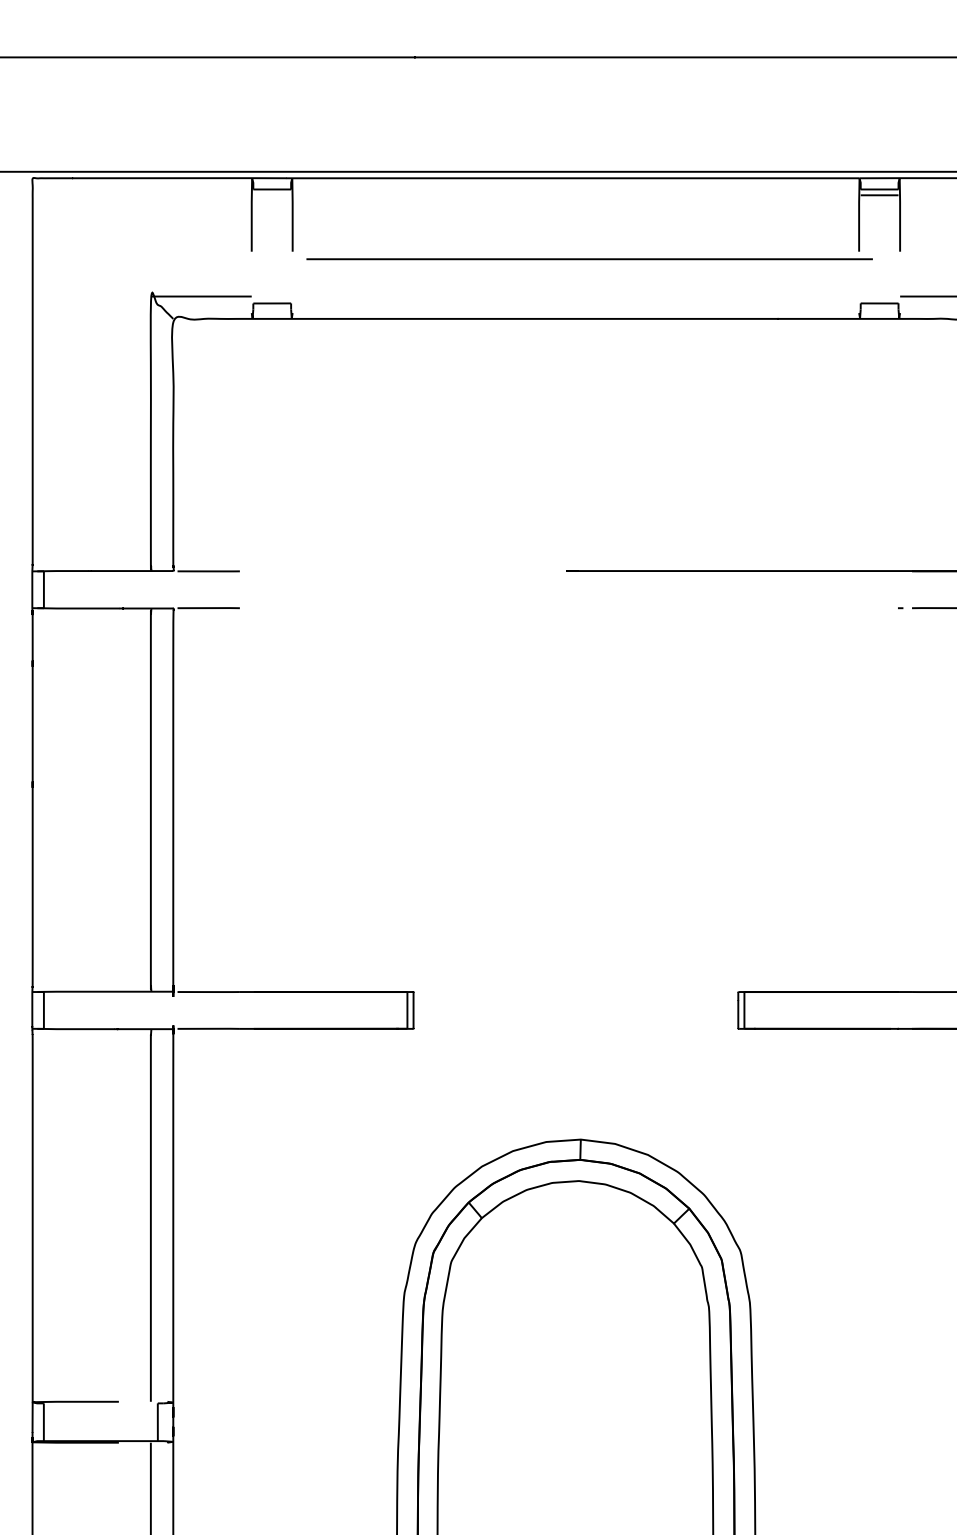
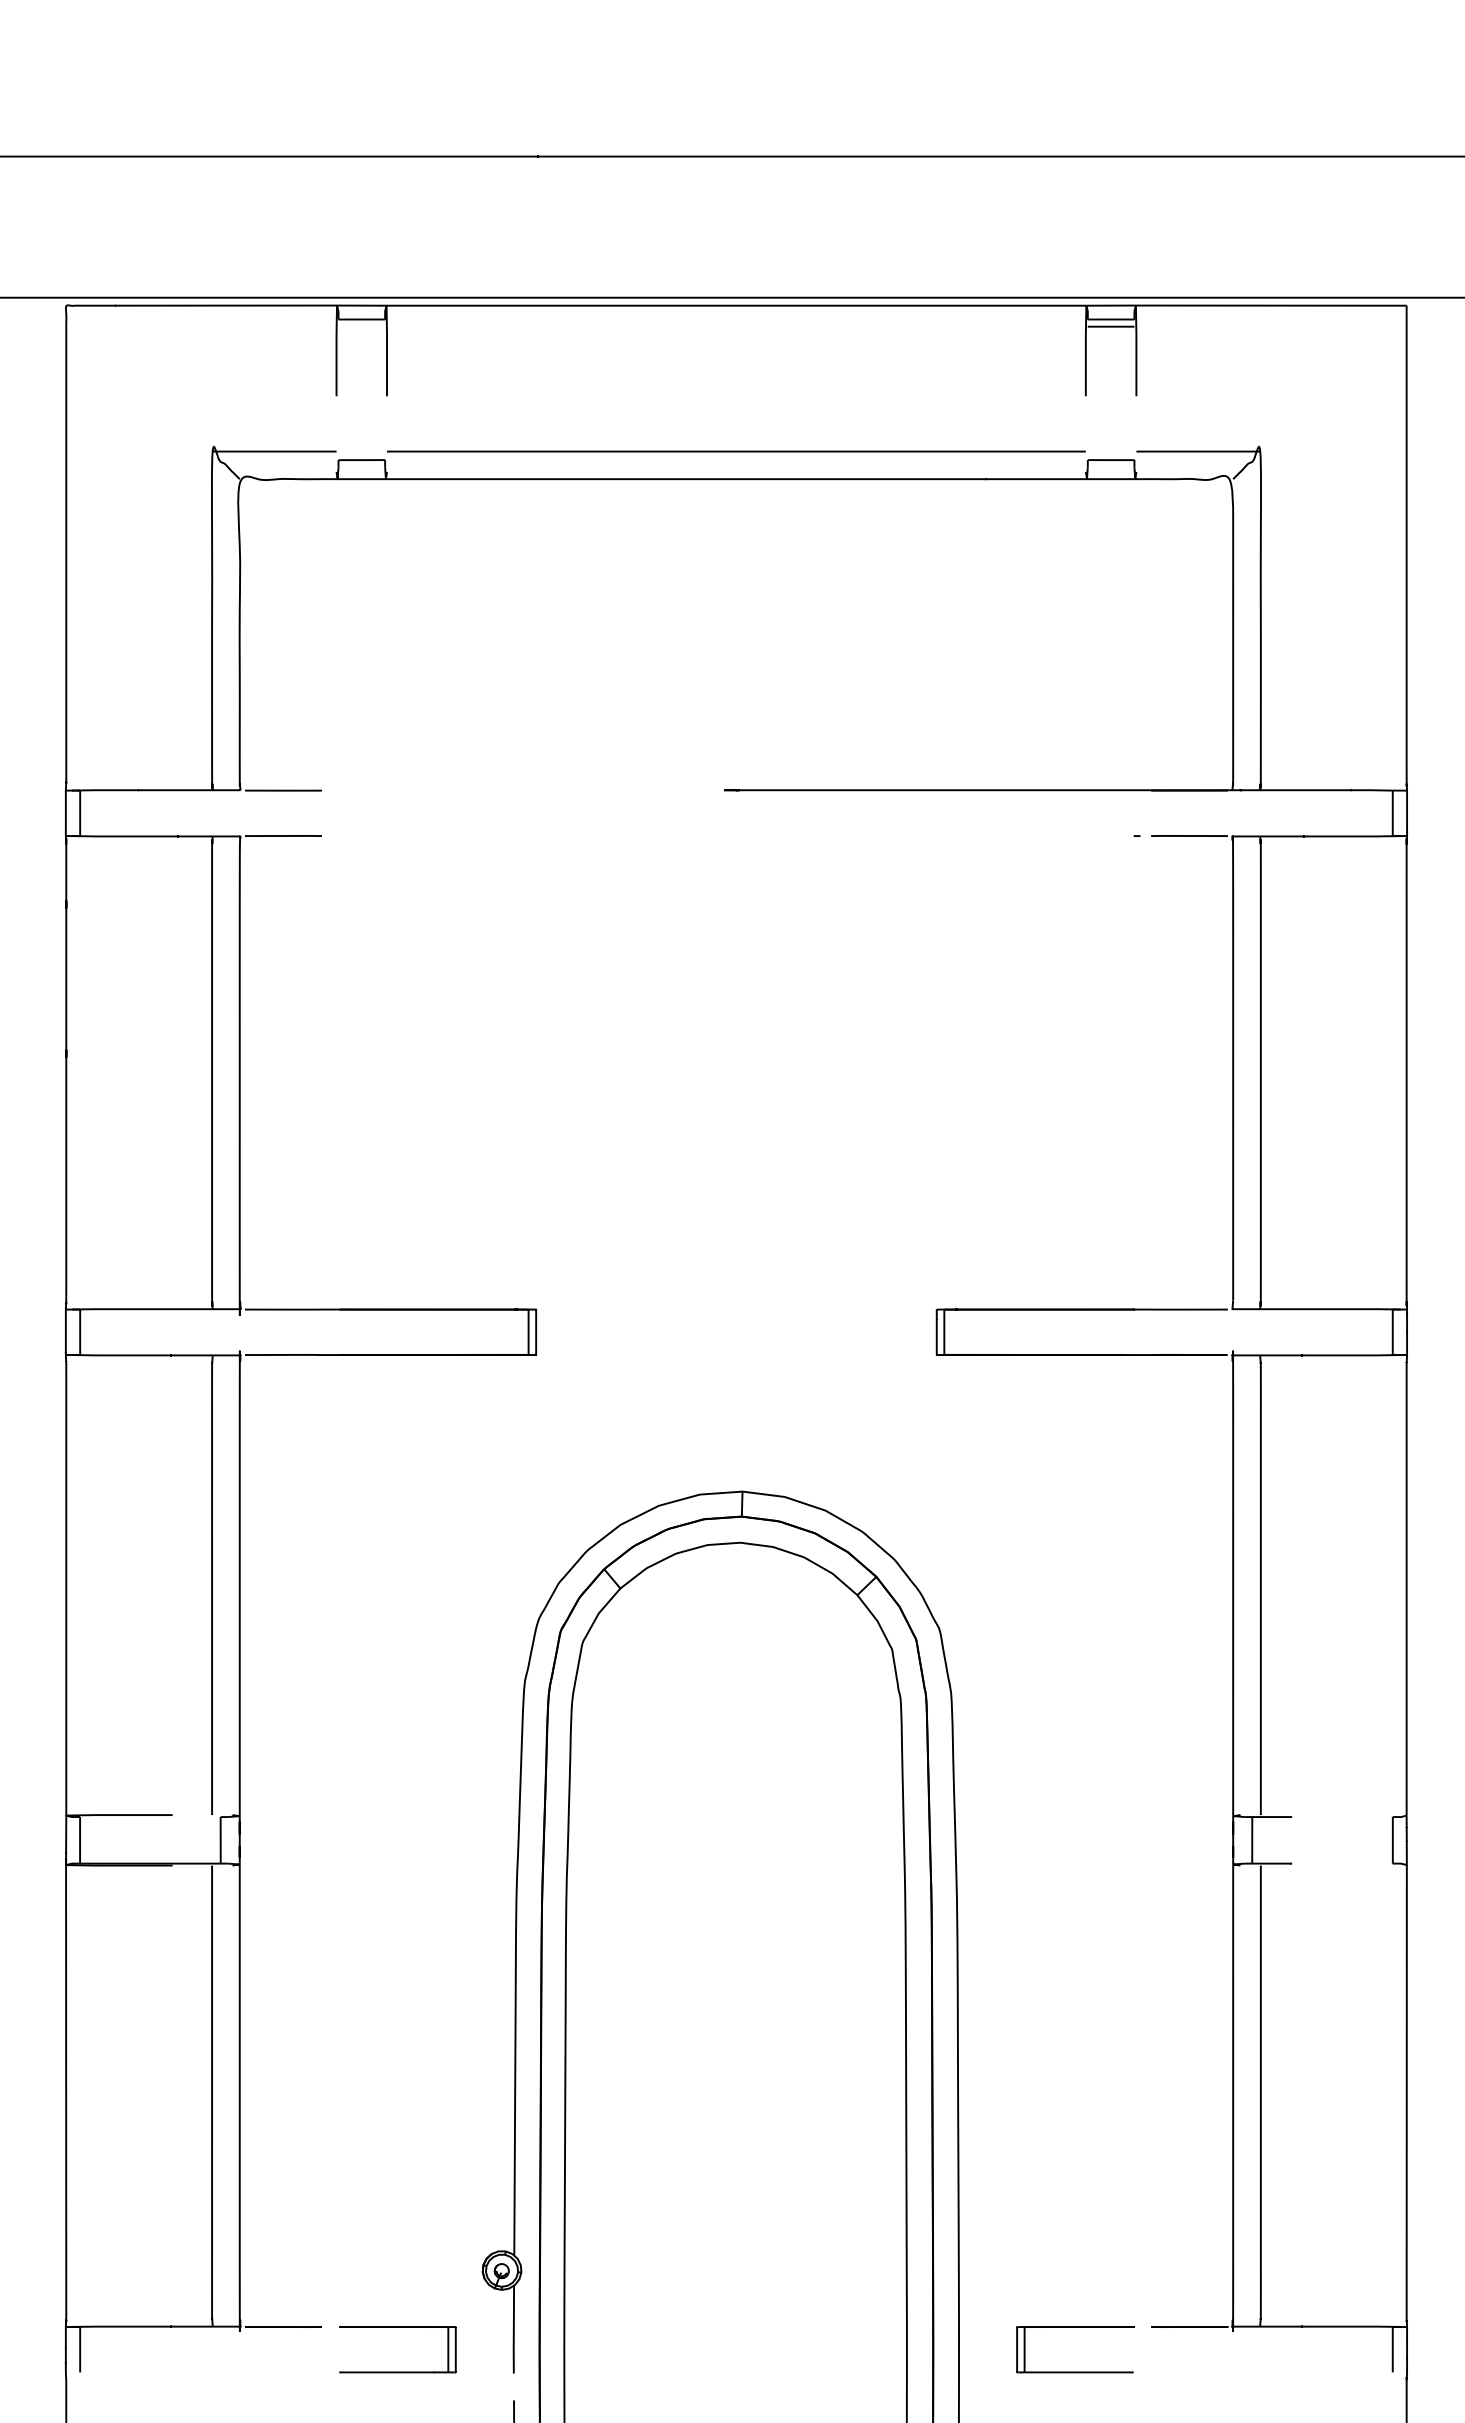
line: (589, 259) -> (736, 451), moved

